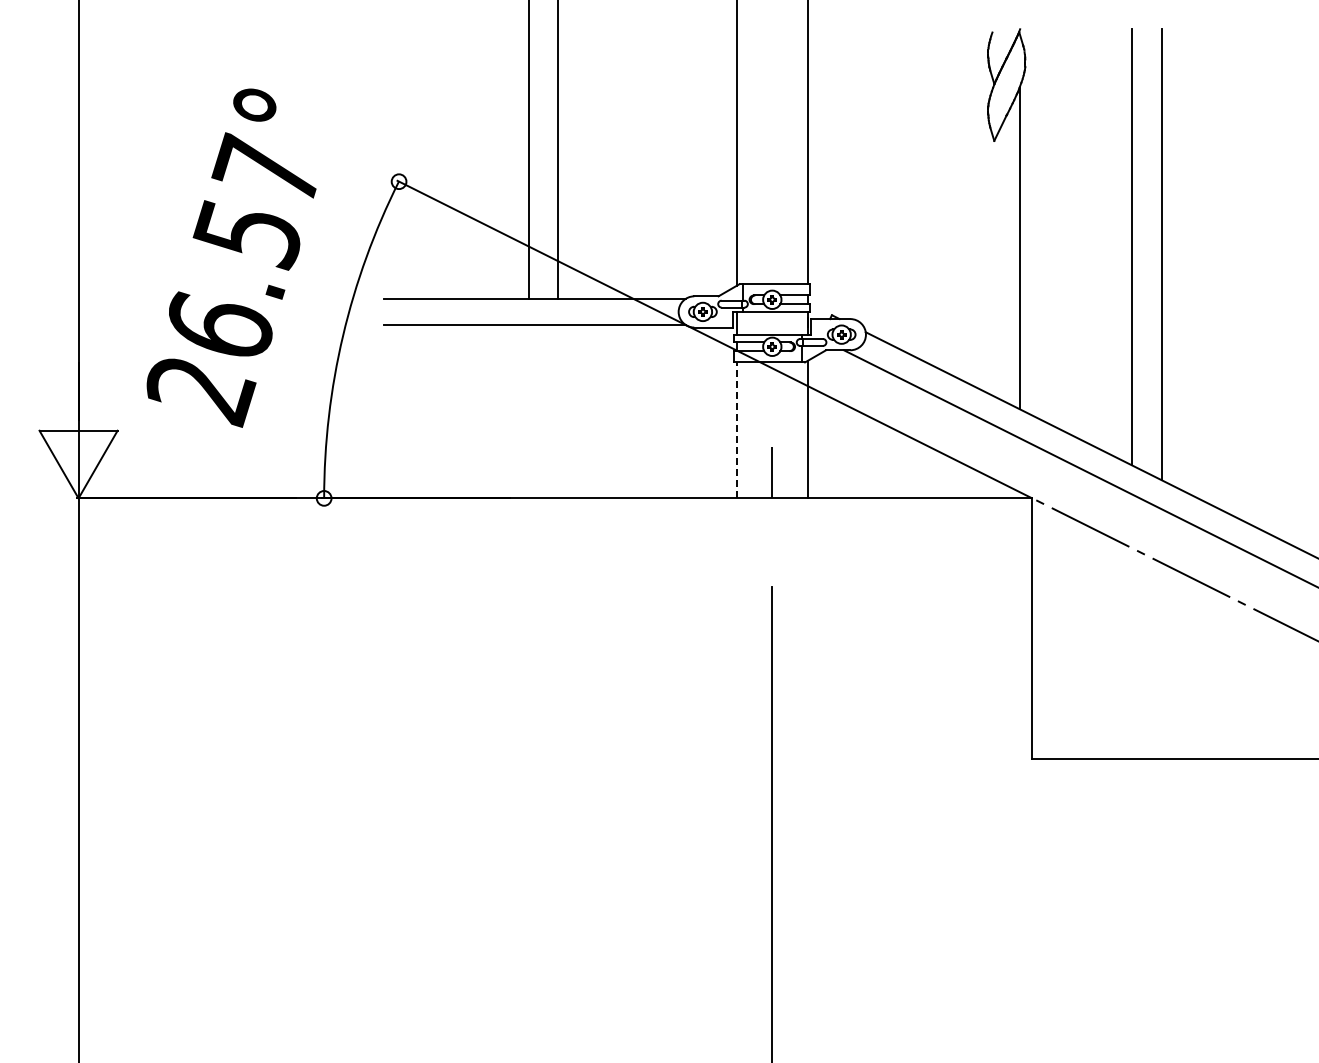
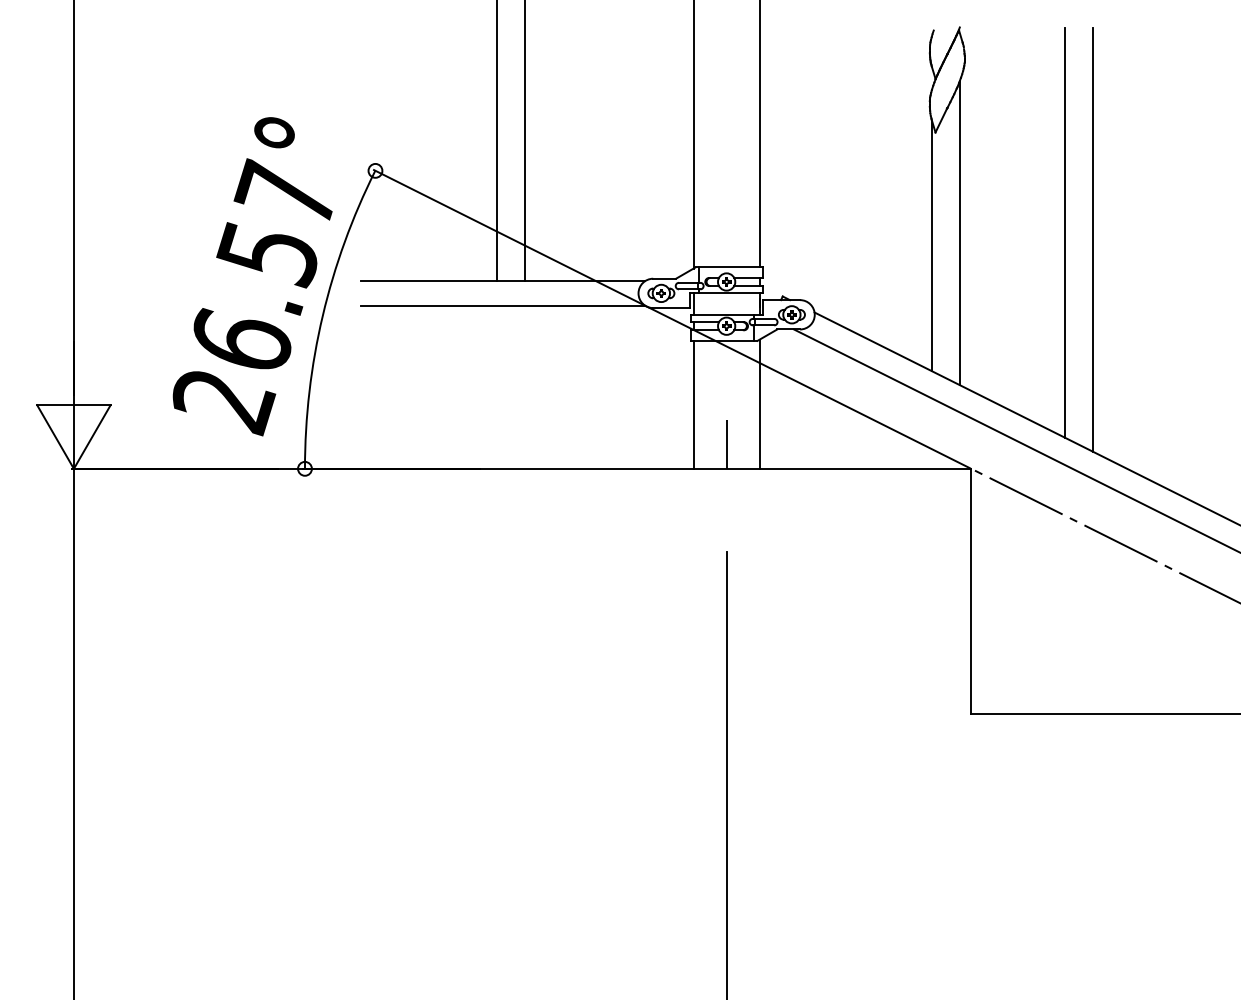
text: (231, 257) -> (252, 276), moved
line: (990, 261) -> (931, 245), added
line: (737, 430) -> (693, 404), dashed -> solid

